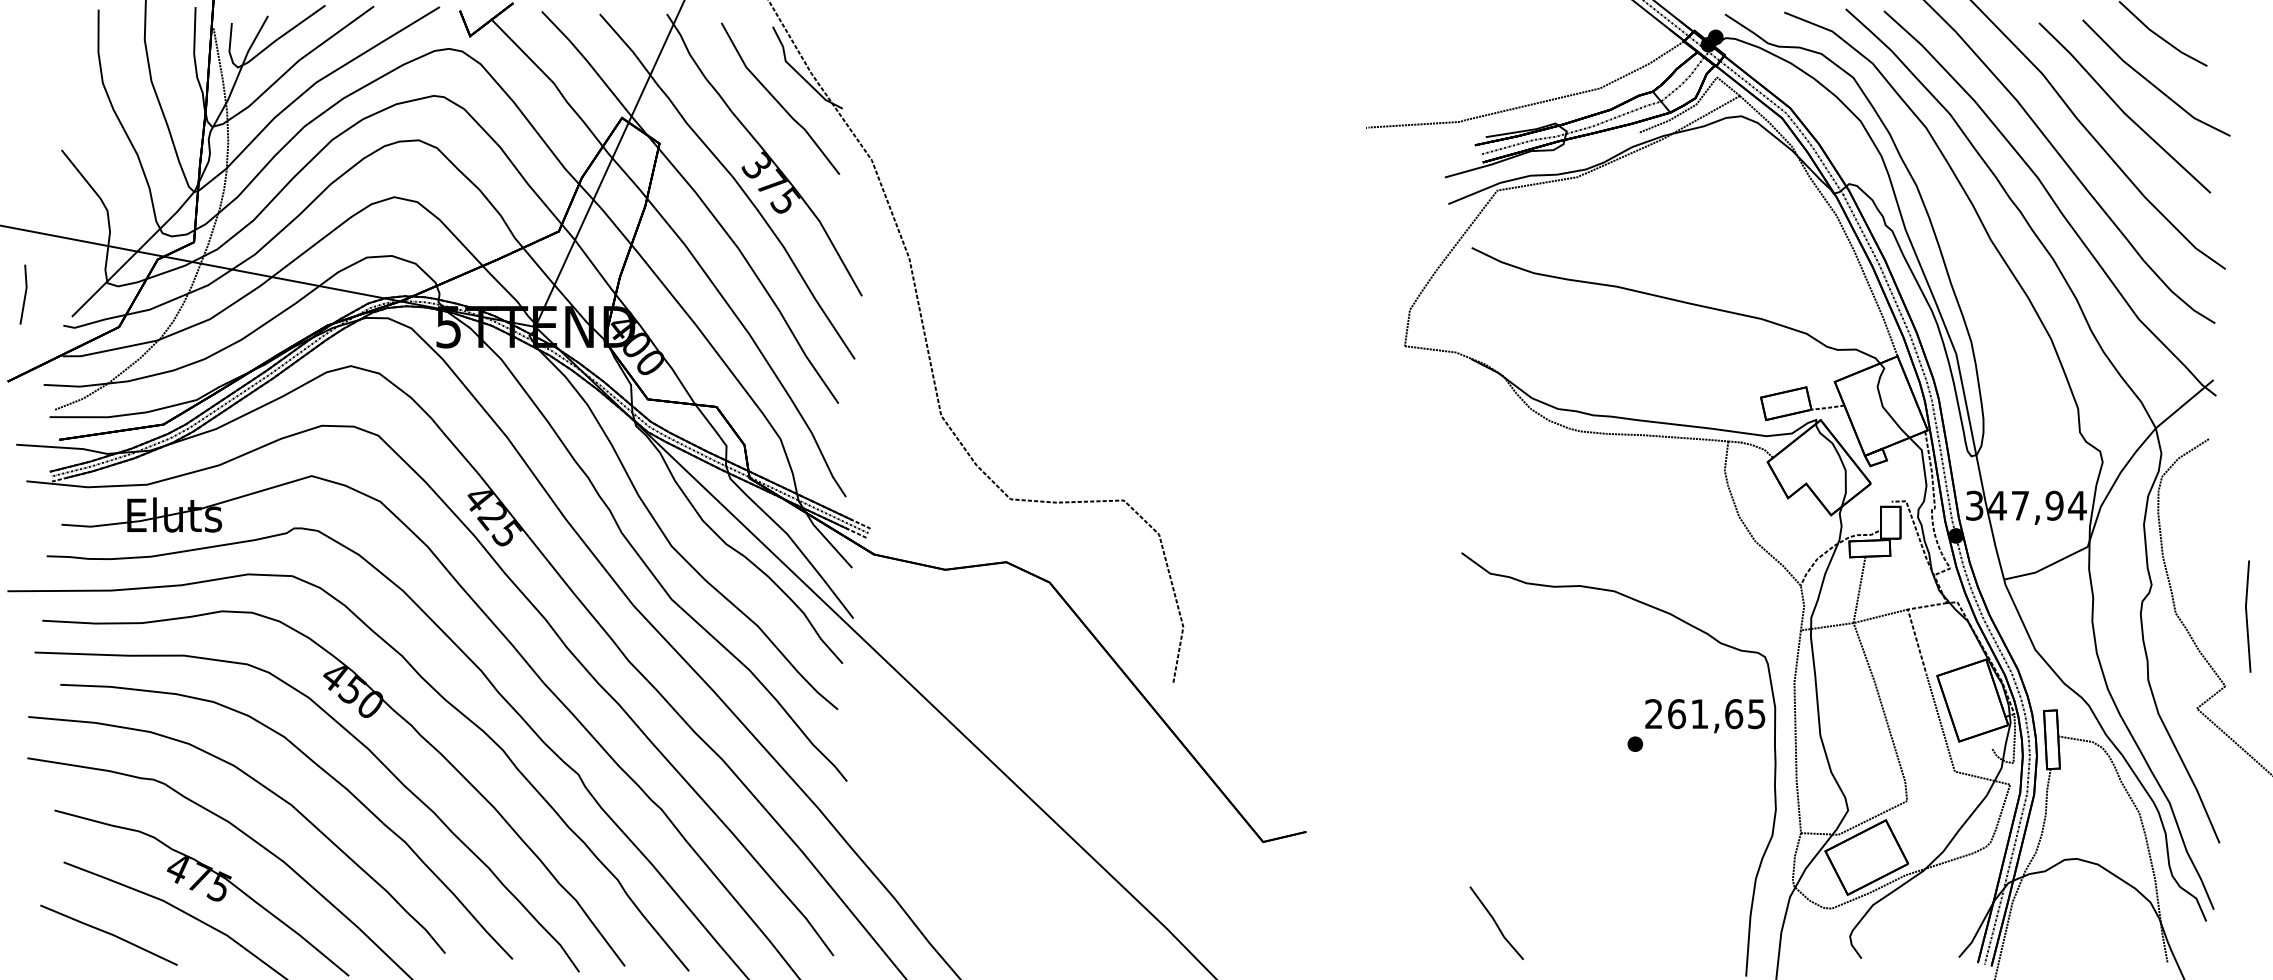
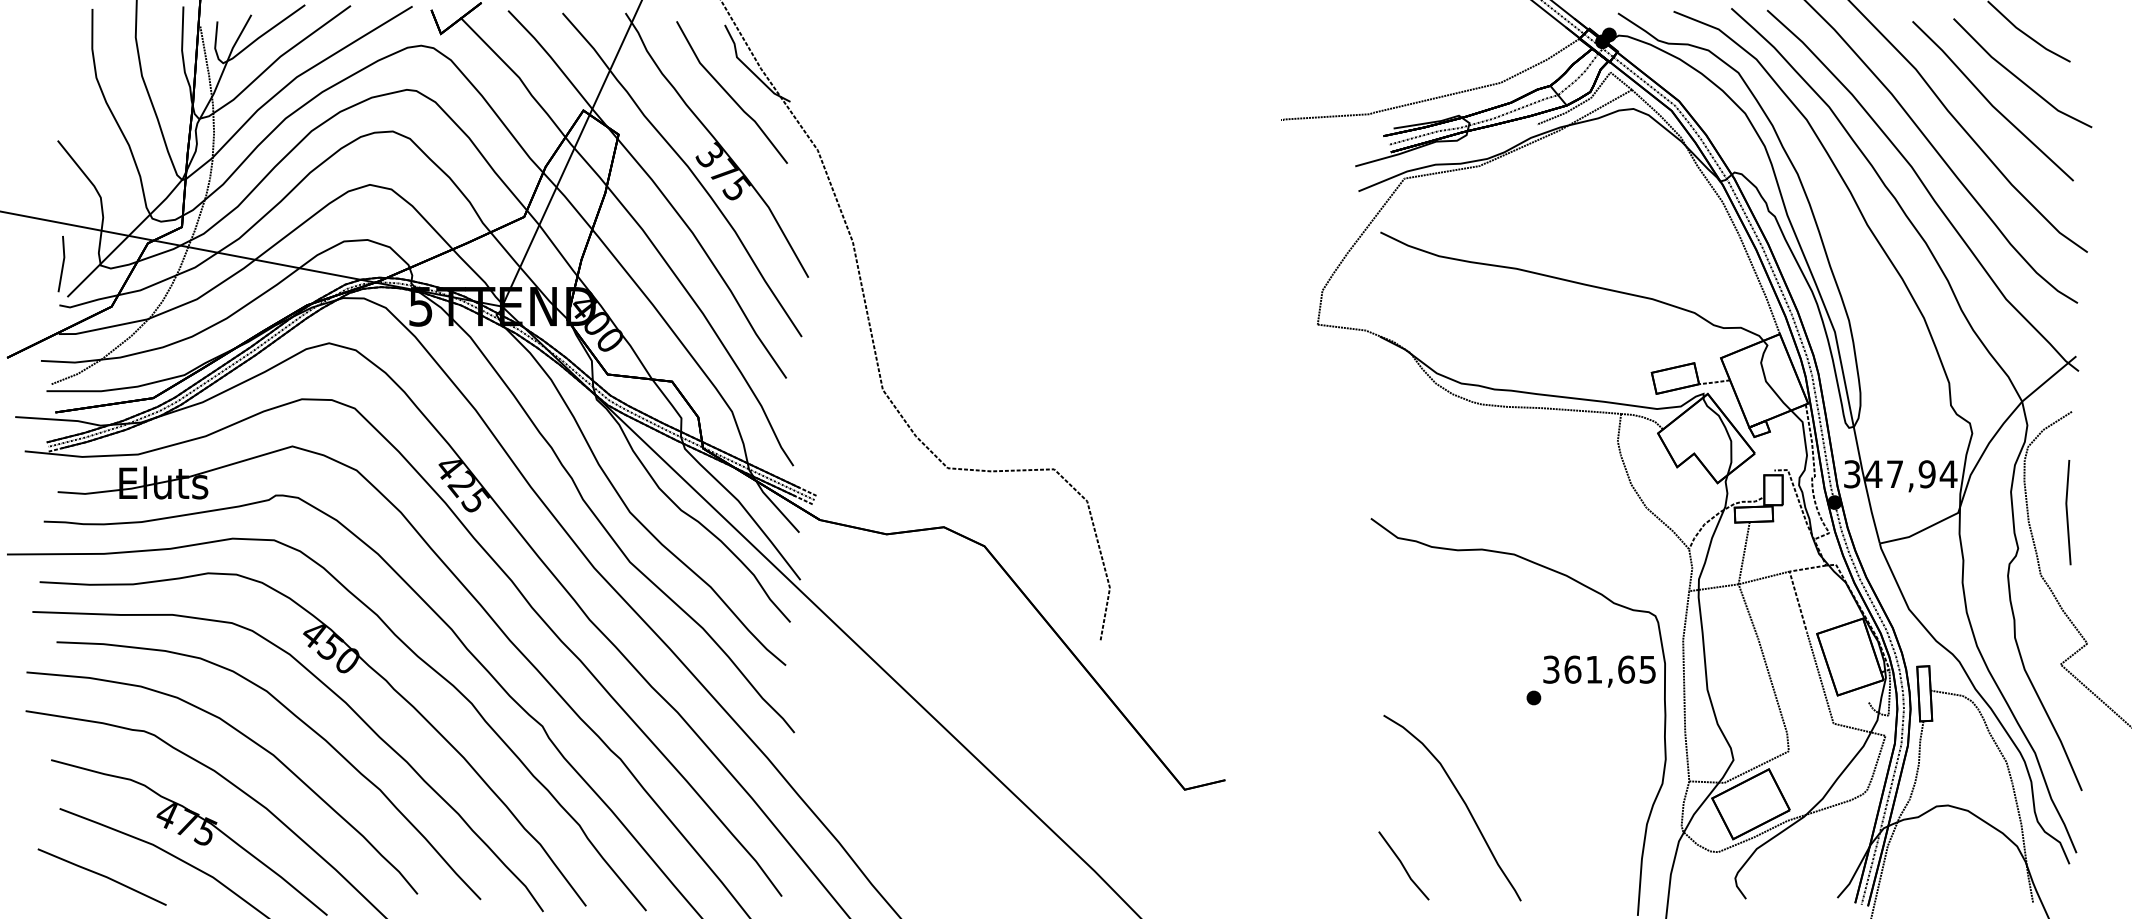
line: (24, 294) -> (62, 263), moved
line: (2247, 616) -> (2067, 512), moved
text: (1653, 714) -> (1550, 670), 261,65 -> 361,65
curve: (1560, 856) -> (1463, 803), added

